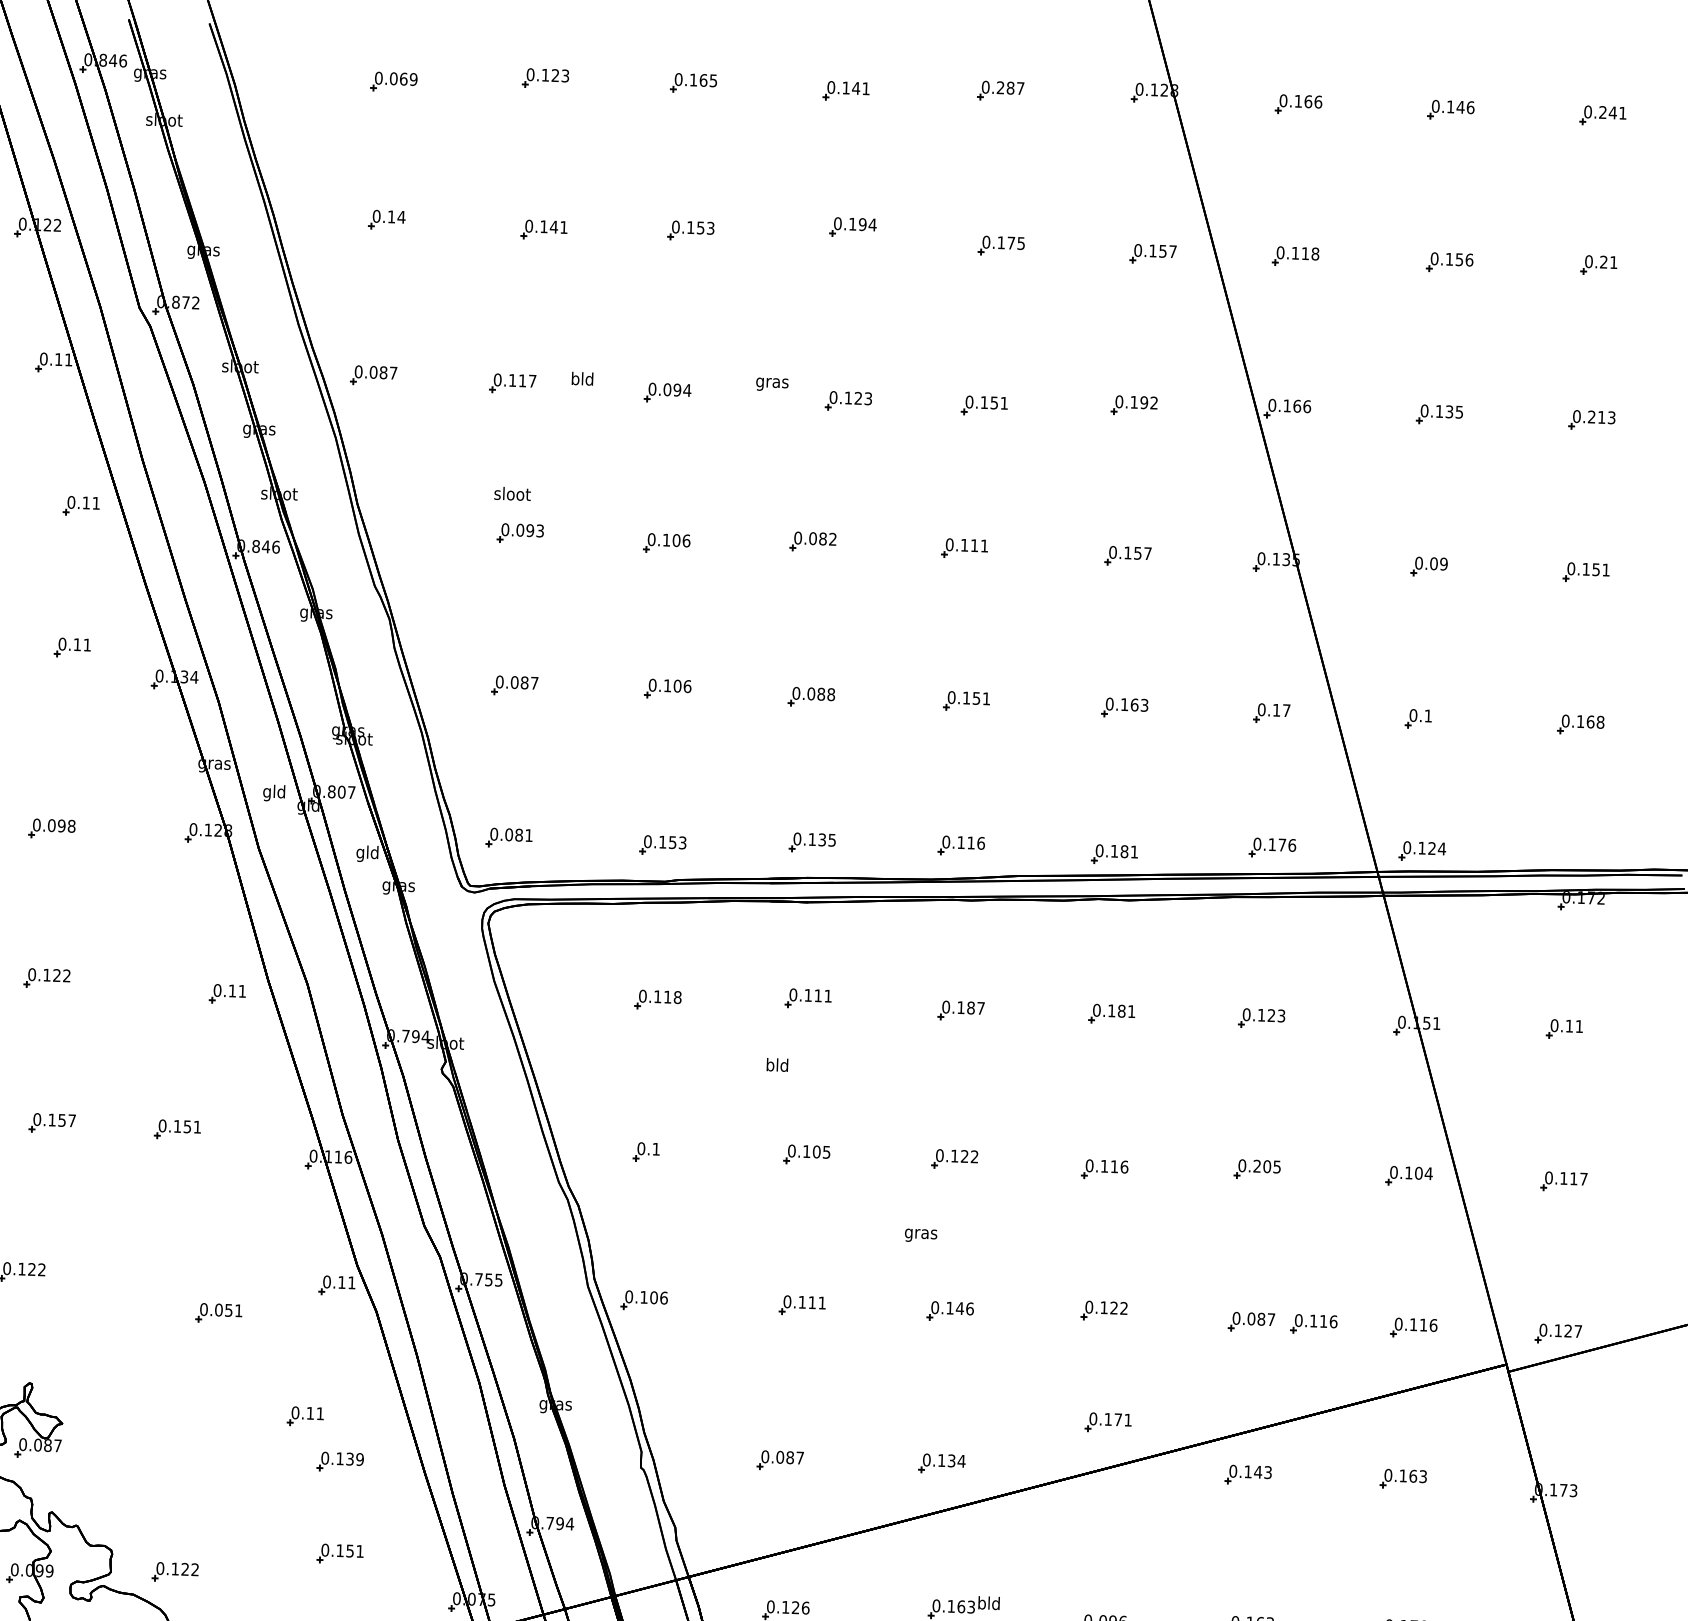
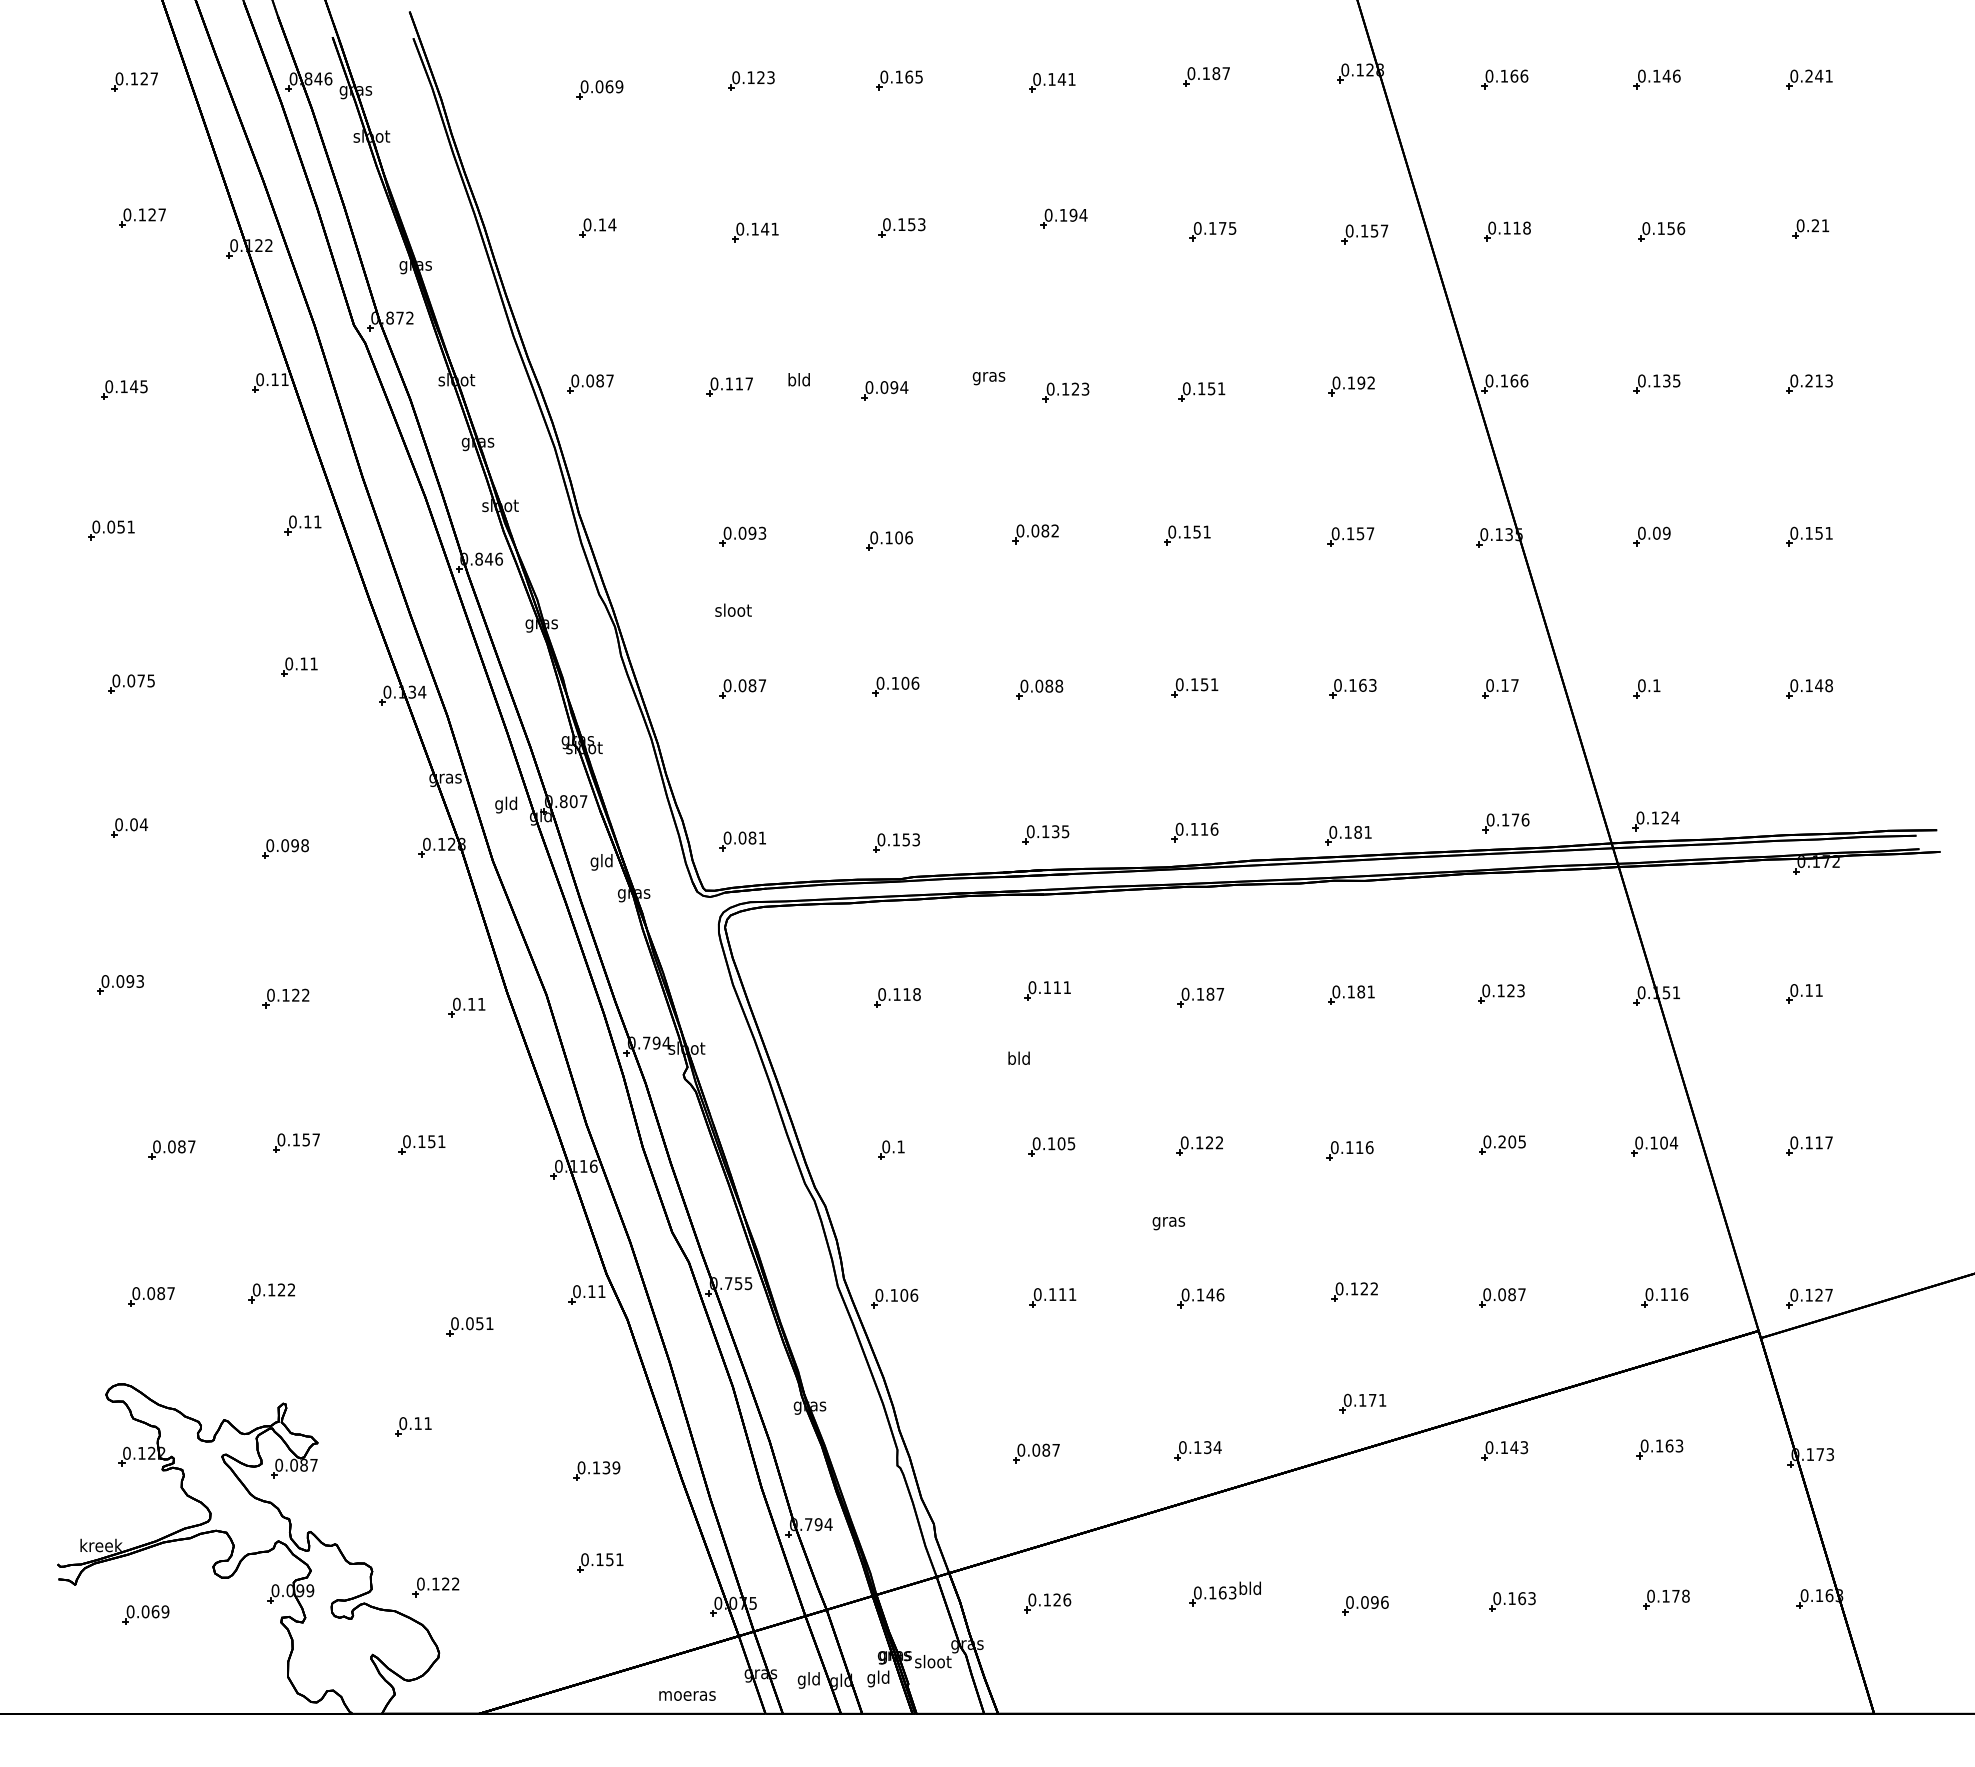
text: (999, 87) -> (1205, 73), 0.287 -> 0.187
text: (512, 493) -> (733, 609), moved
text: (974, 545) -> (1196, 531), 0.111 -> 0.151
text: (1590, 721) -> (1819, 685), 0.168 -> 0.148
part: (1313, 1324) -> (1564, 1297), removed
part: (305, 1416) -> (413, 1426), moved

